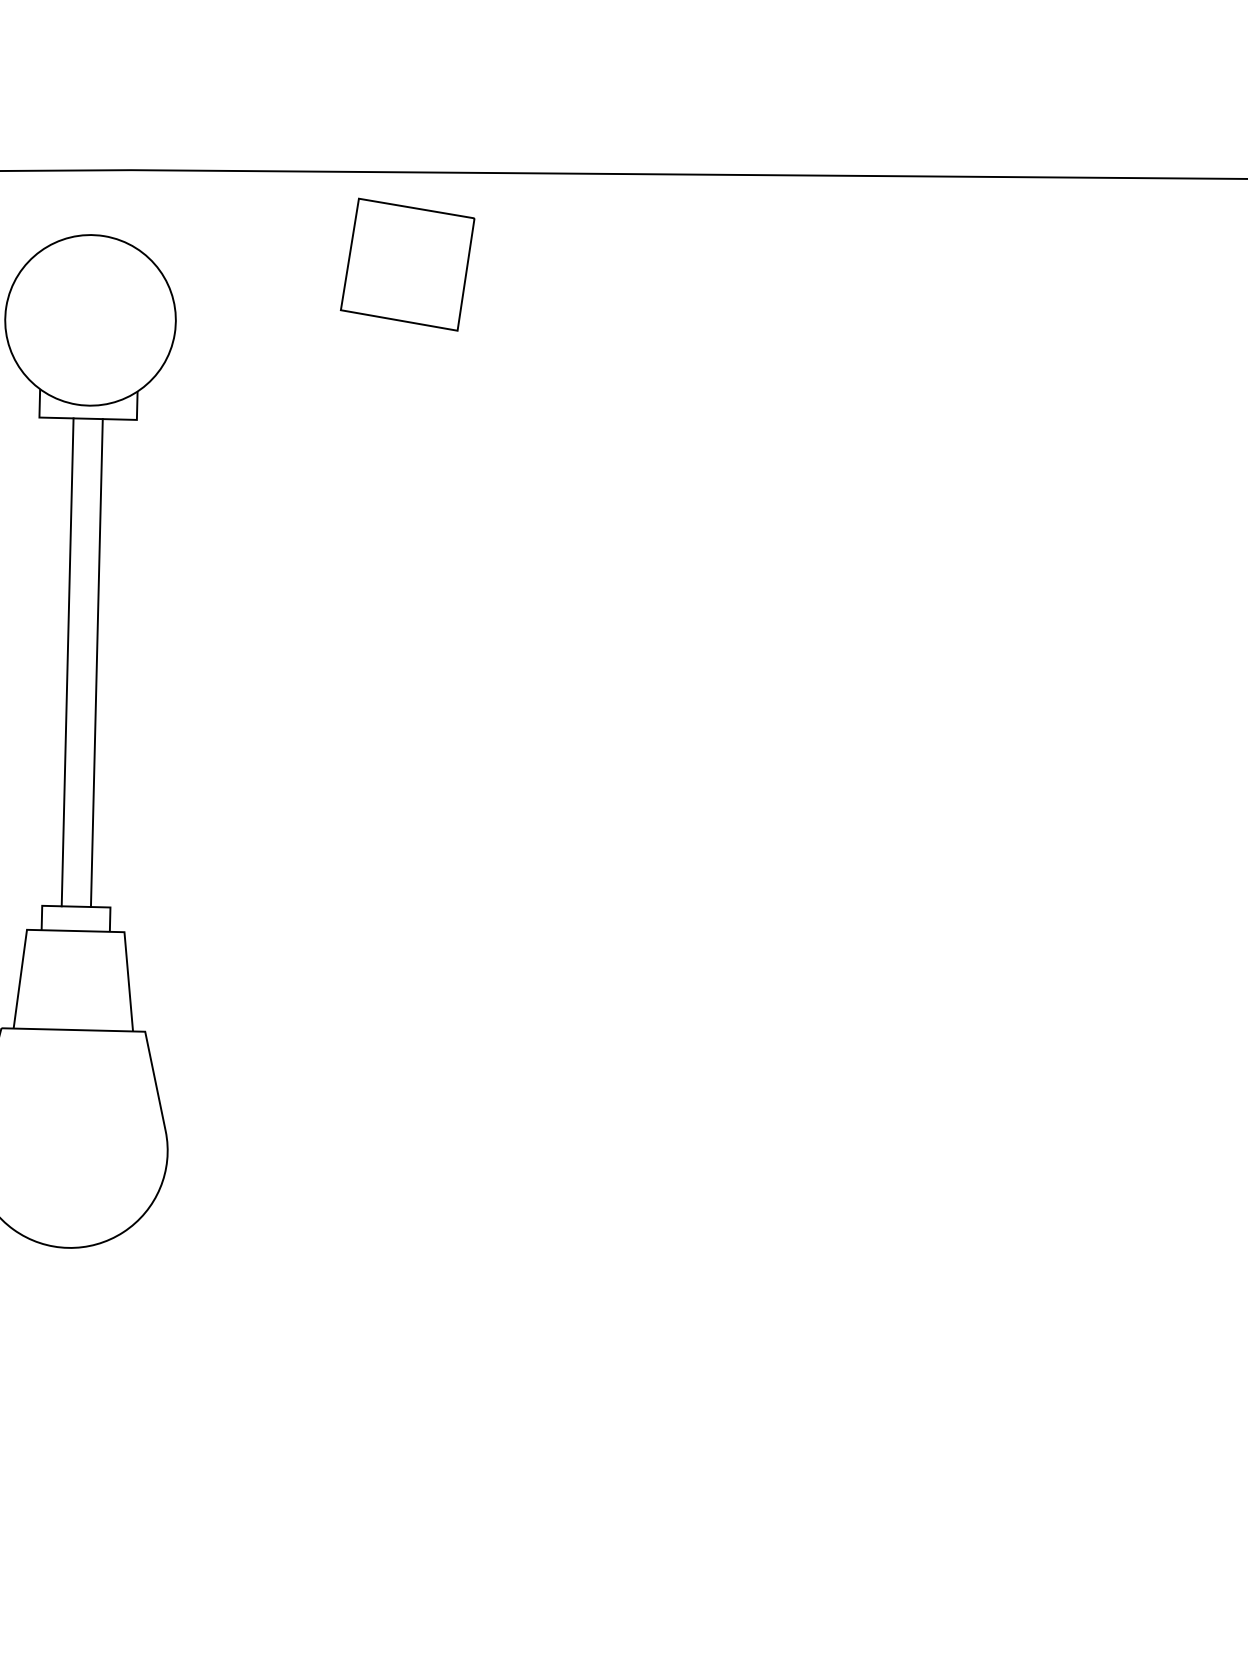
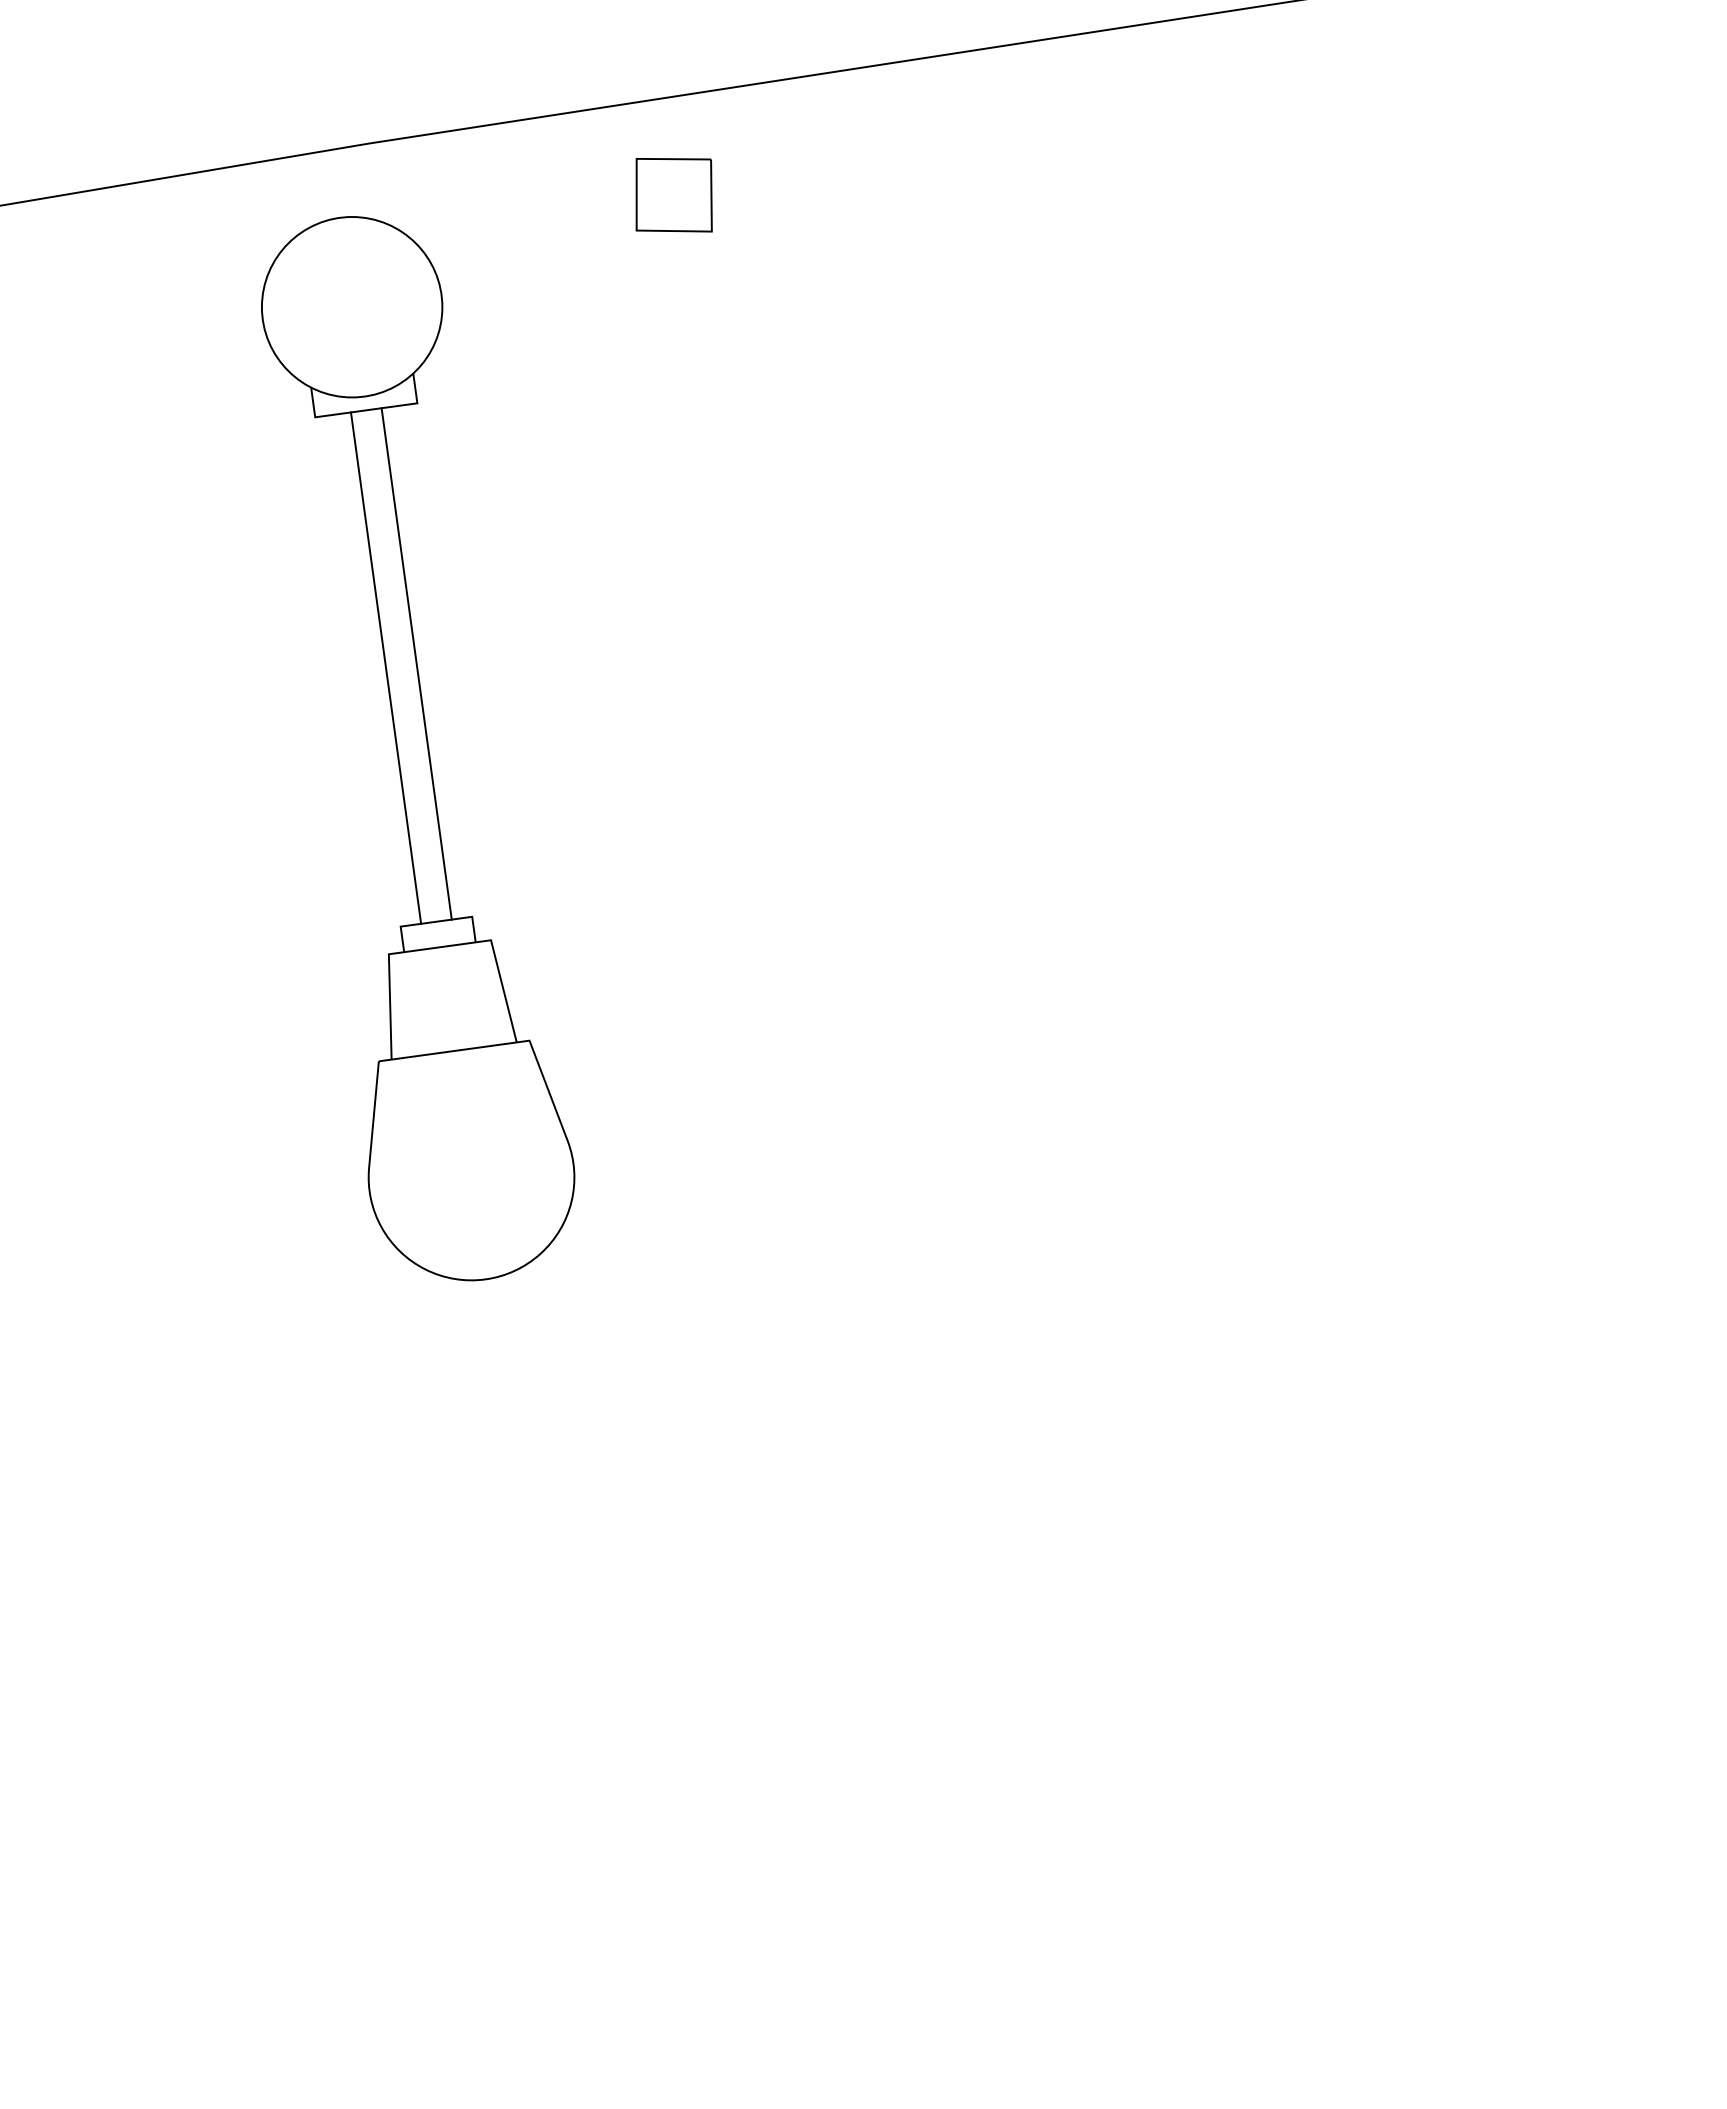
part: (407, 263) -> (673, 194), size x0.6

